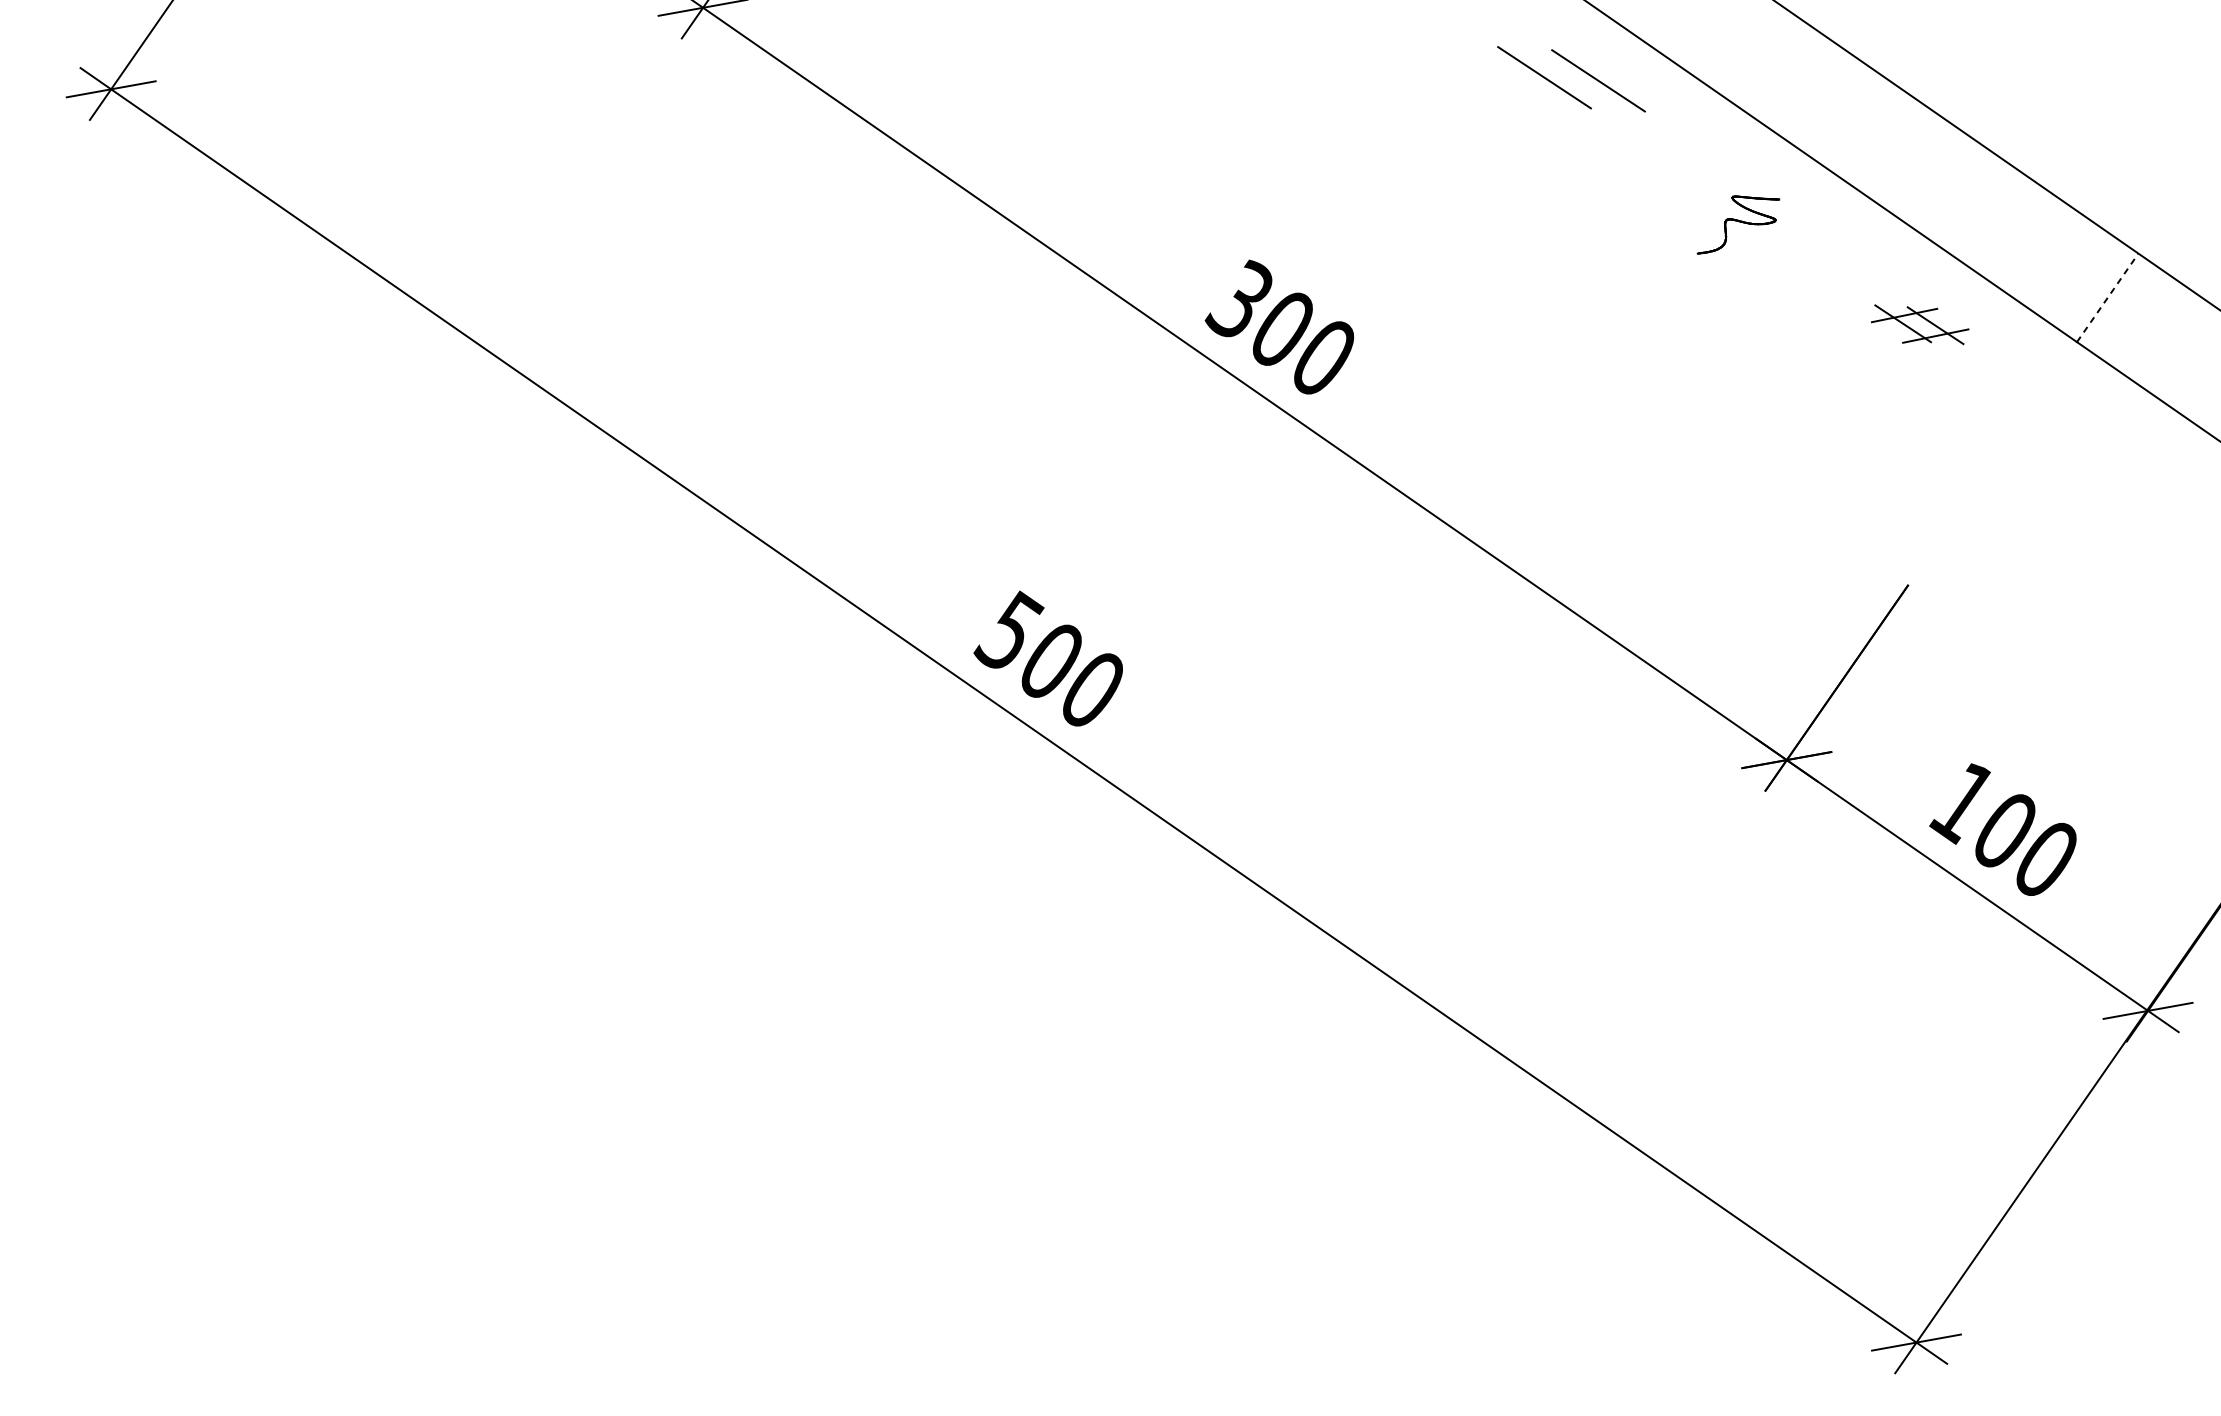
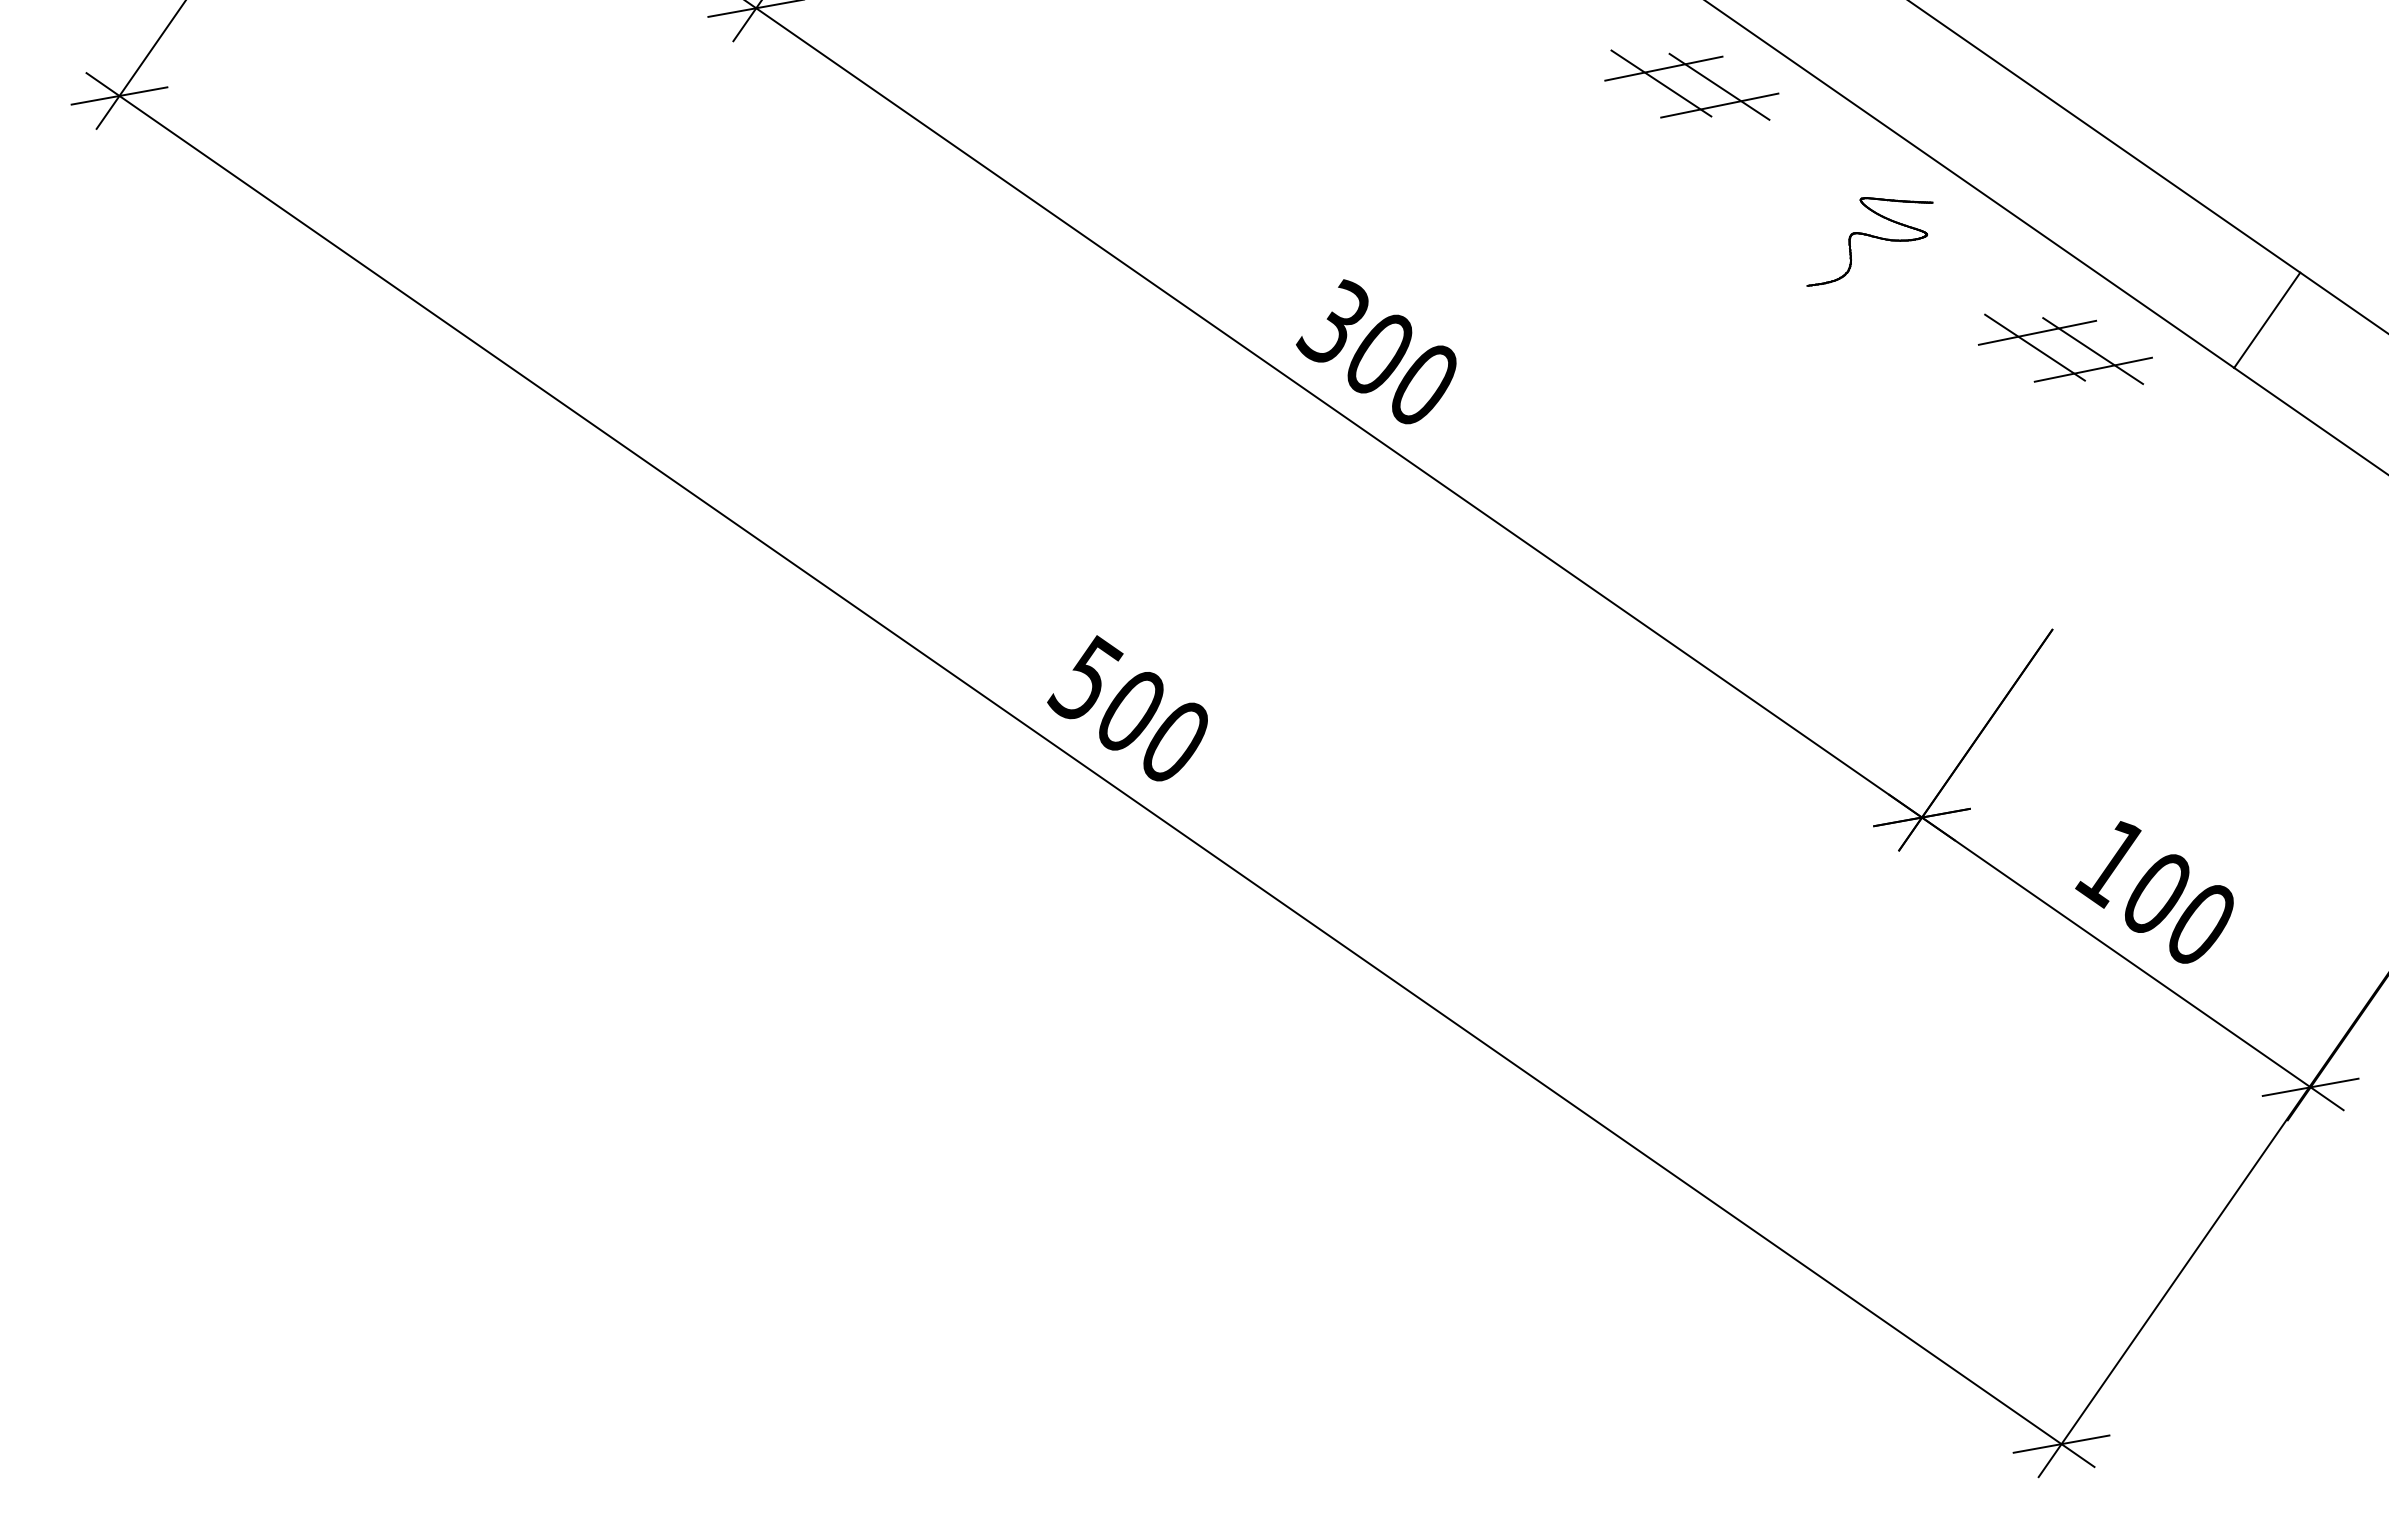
line: (1546, 63) -> (1663, 68), added
line: (1598, 98) -> (1719, 105), added
part: (1737, 224) -> (1869, 241), size x1.43
line: (2107, 298) -> (2267, 320), dashed -> solid
part: (1920, 324) -> (2065, 348), size x1.67

